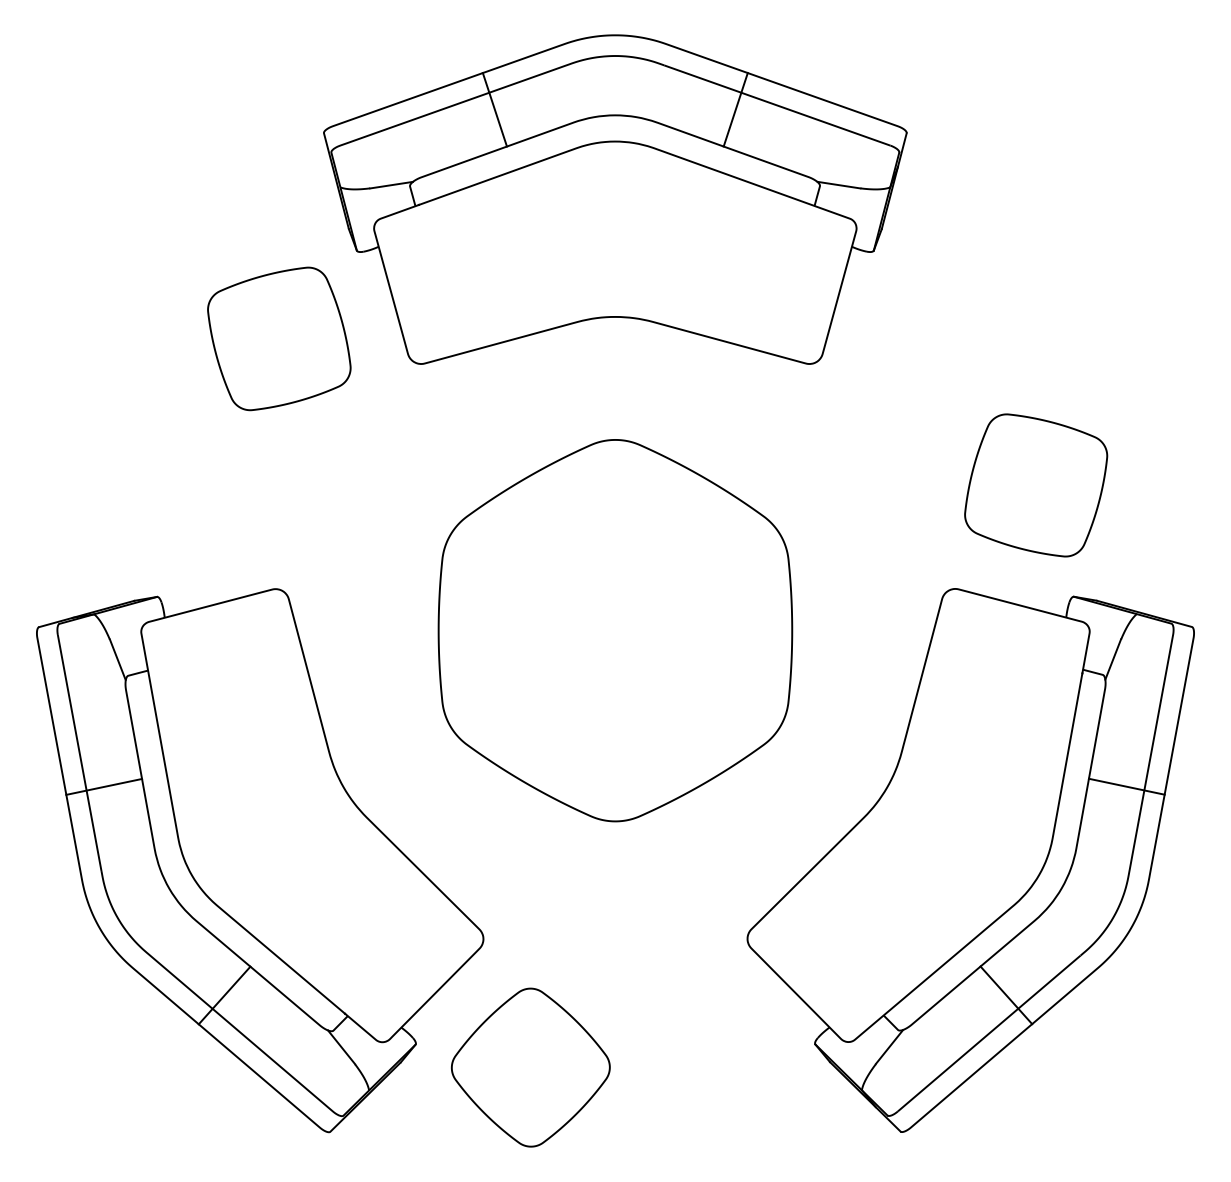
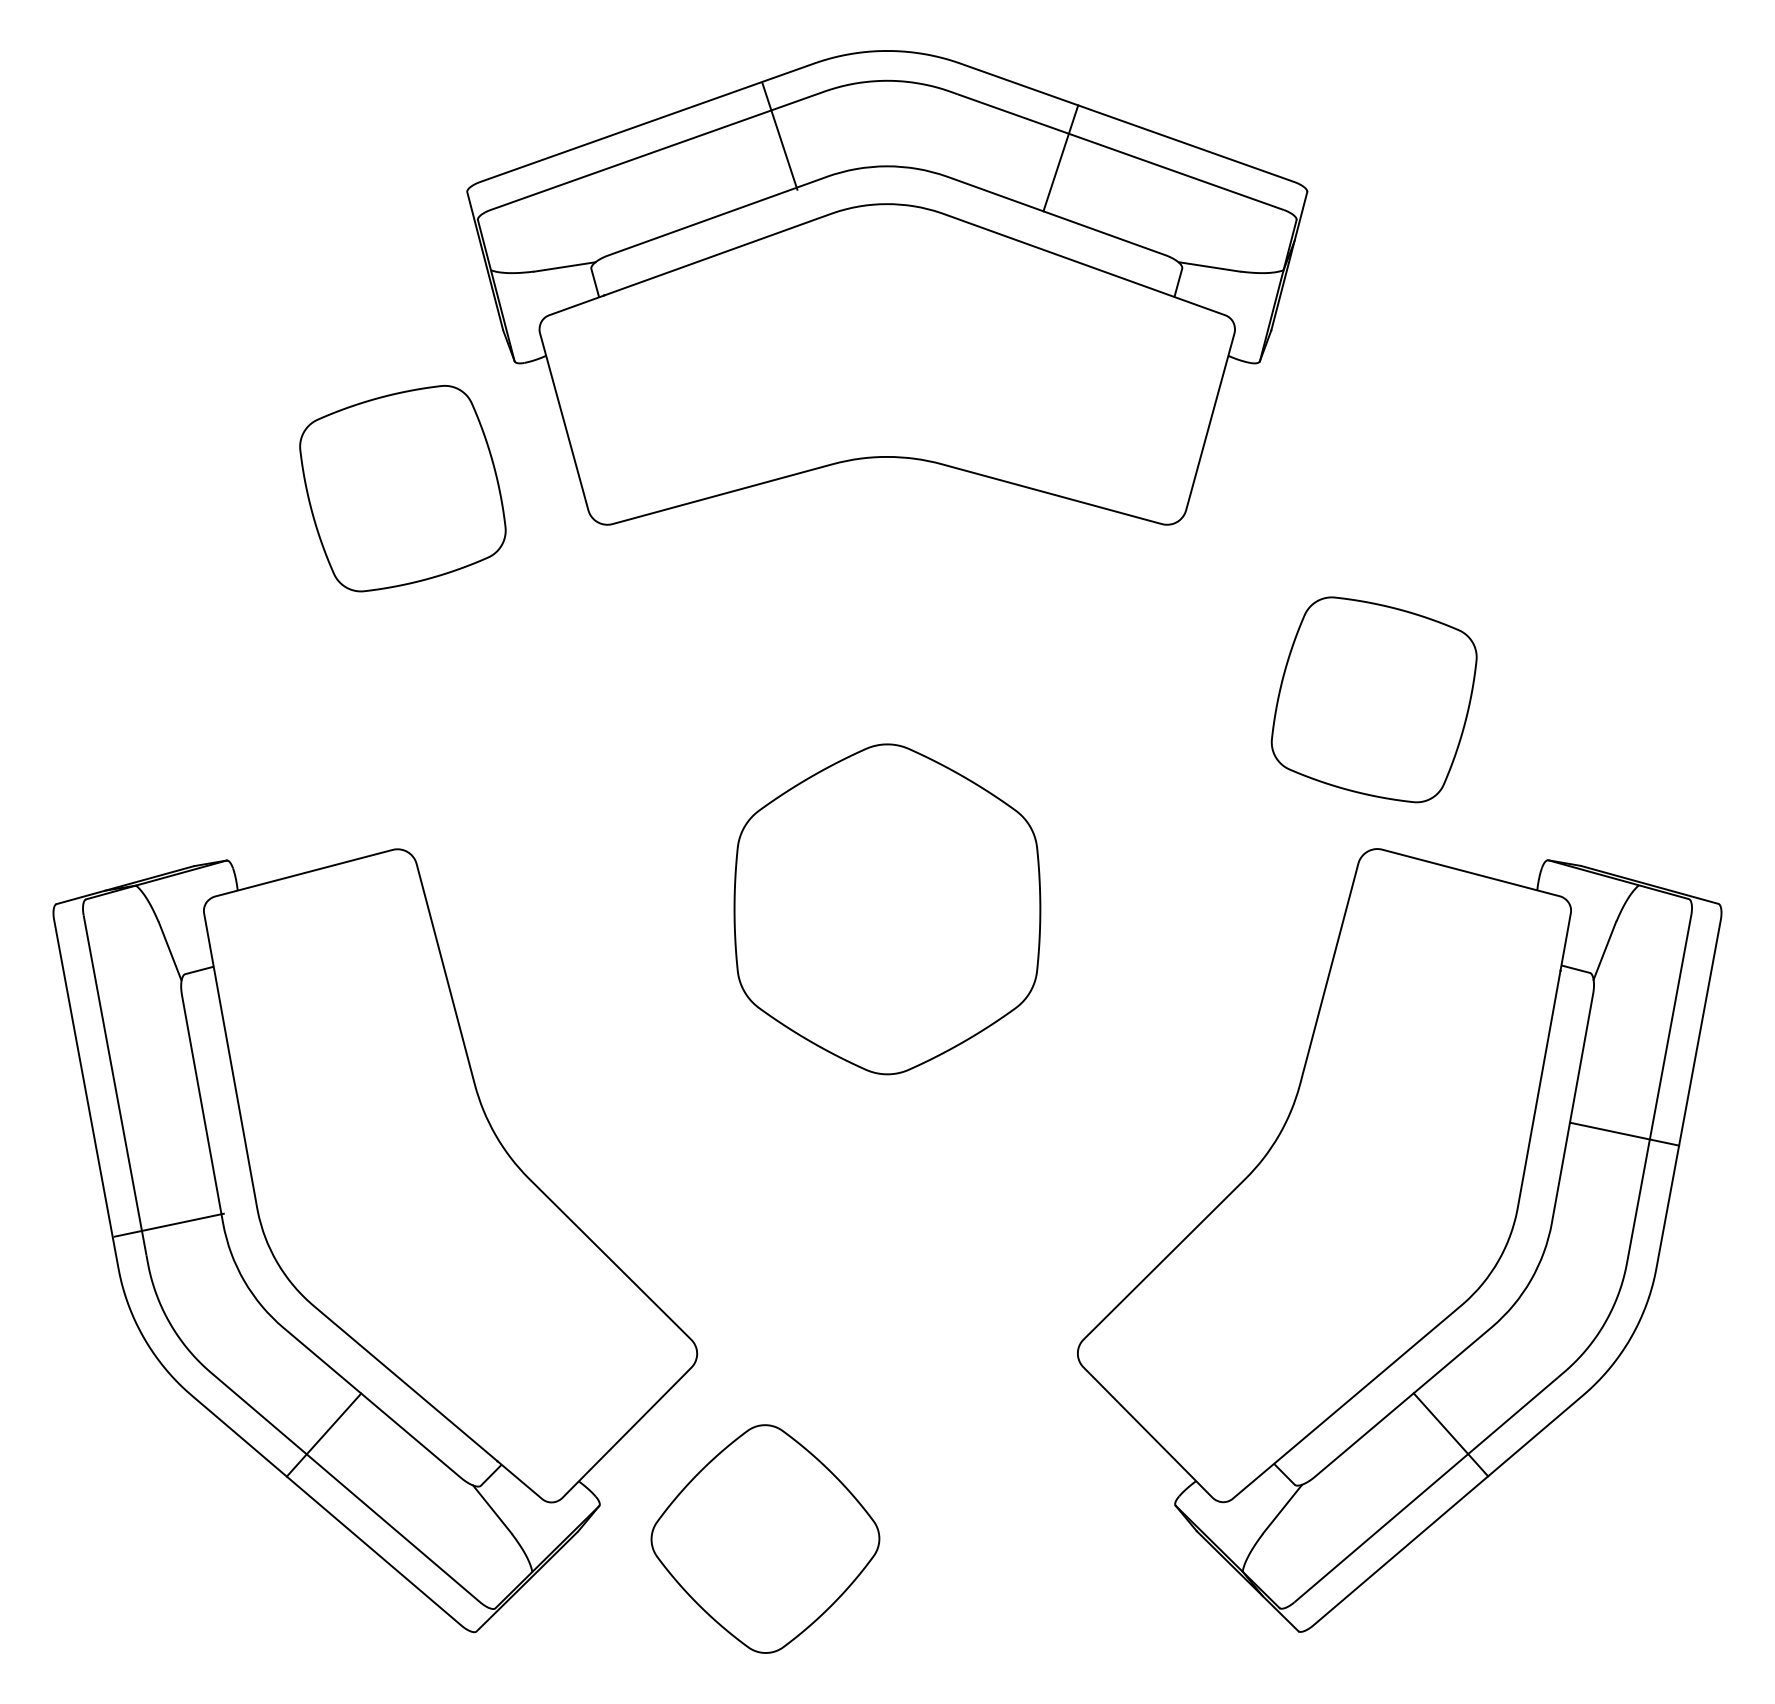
line: (494, 109) -> (779, 136), moved
part: (1036, 485) -> (1374, 699), moved
part: (615, 630) -> (887, 908), size x0.6
line: (104, 786) -> (169, 1224), moved

